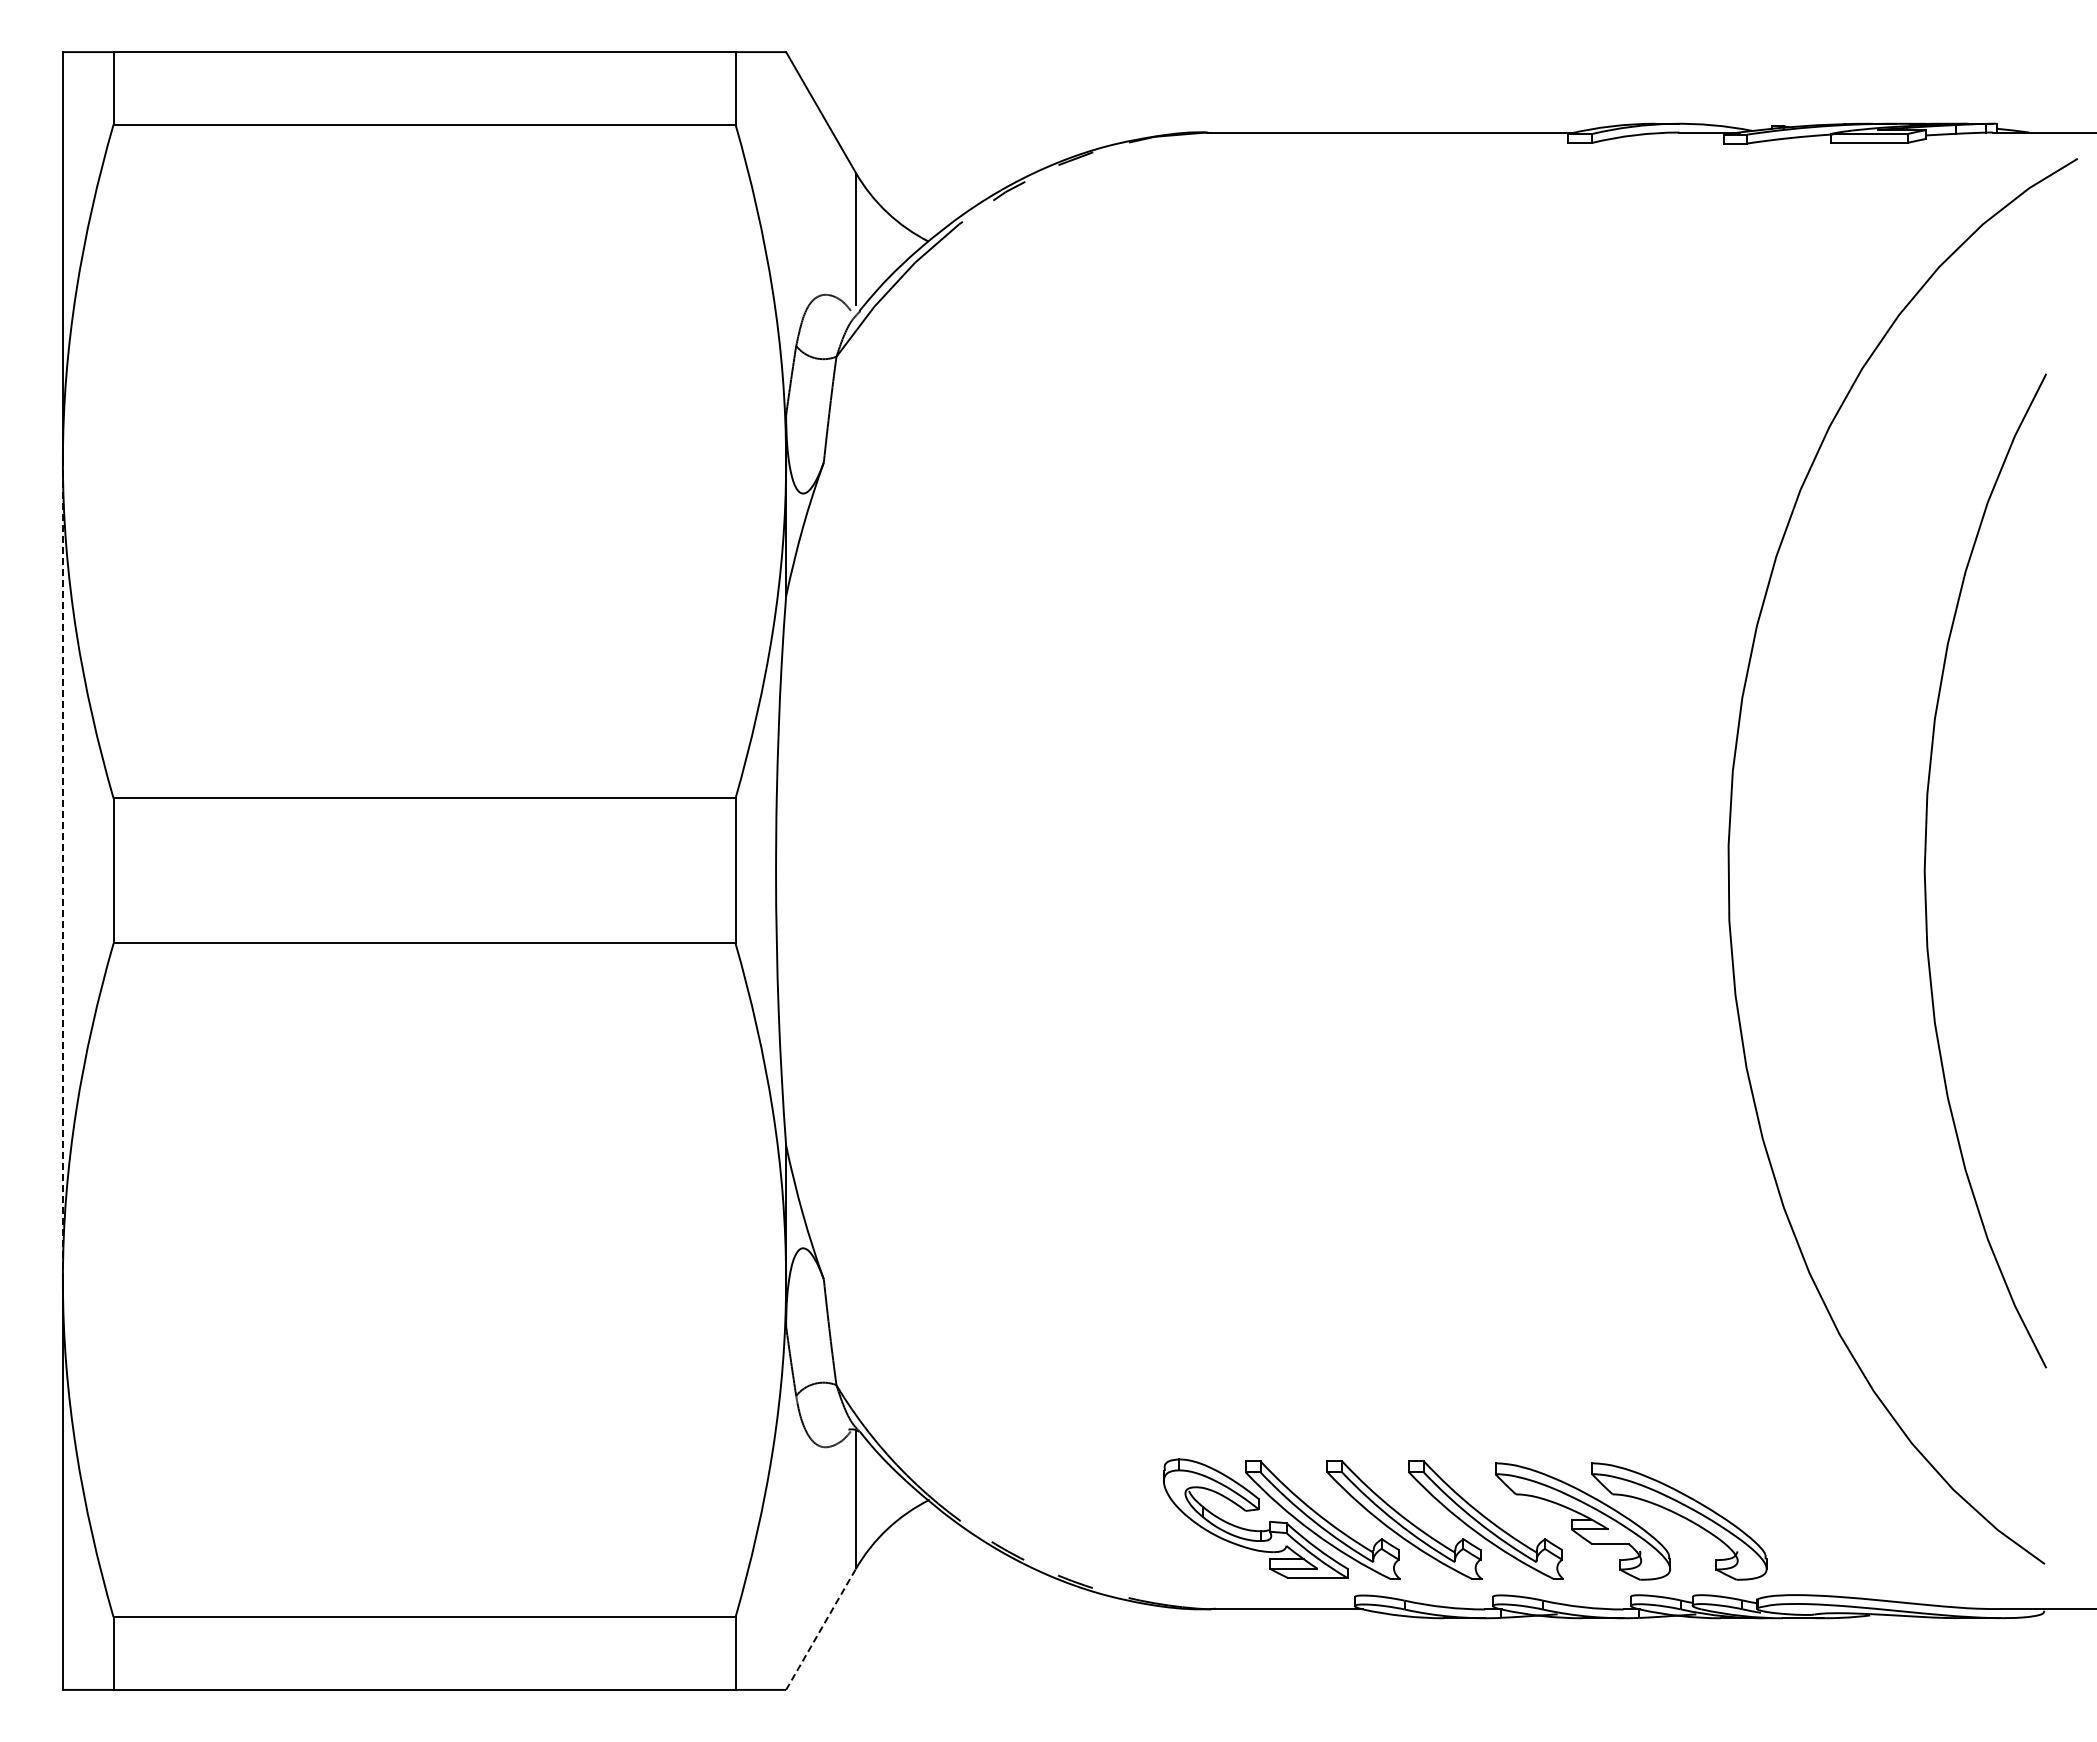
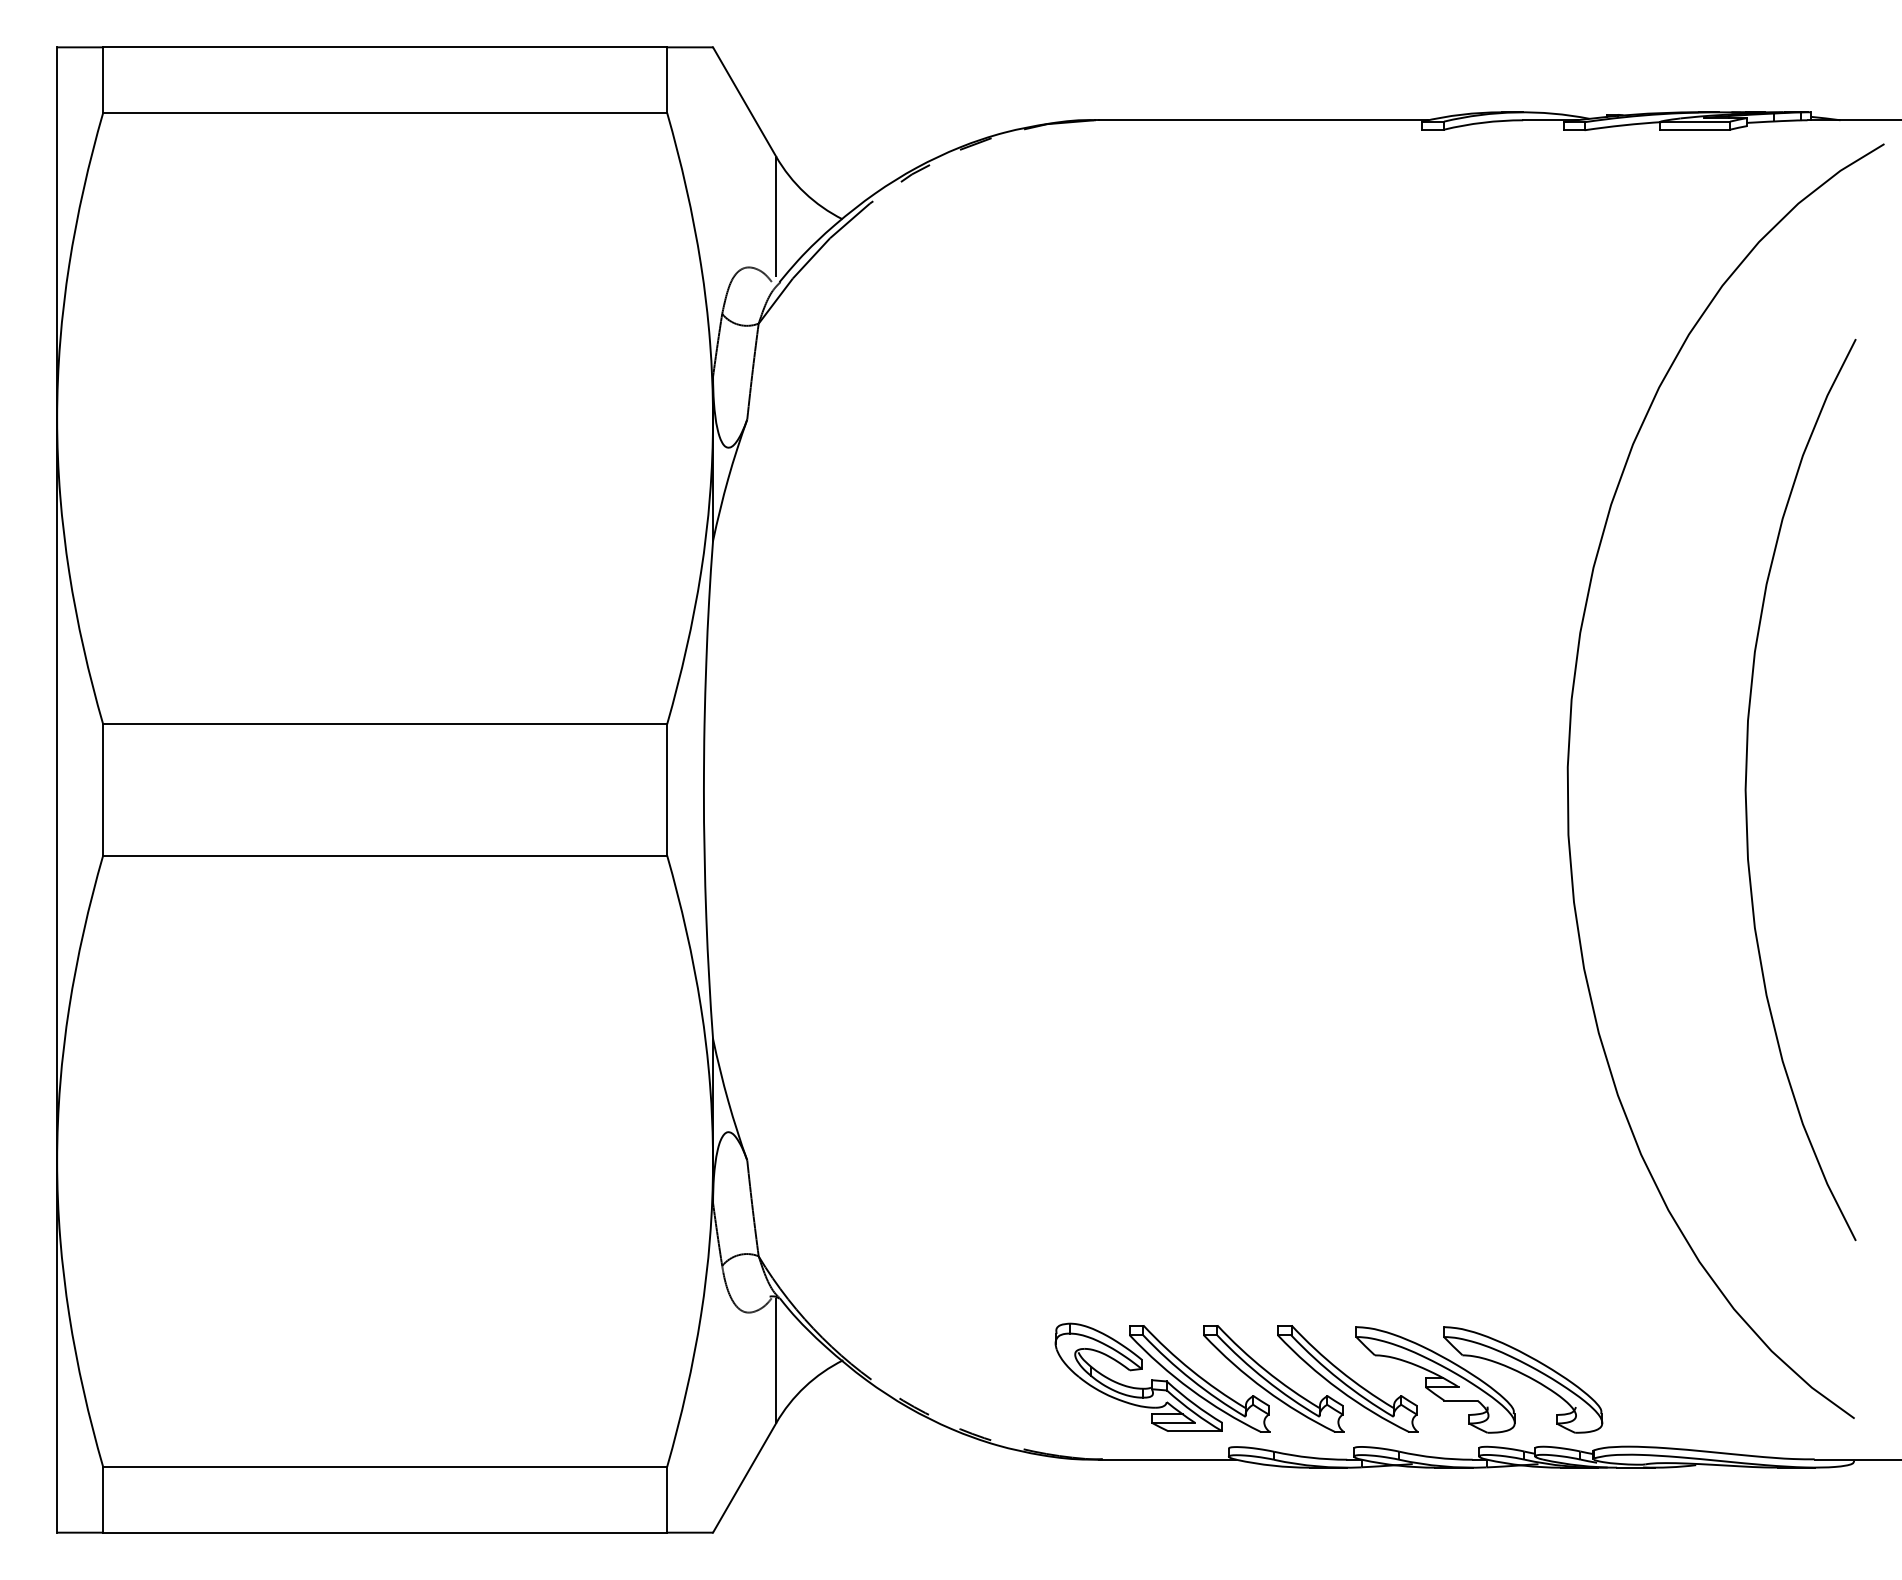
line: (62, 870) -> (56, 789), dashed -> solid
line: (820, 1629) -> (744, 1477), dashed -> solid

